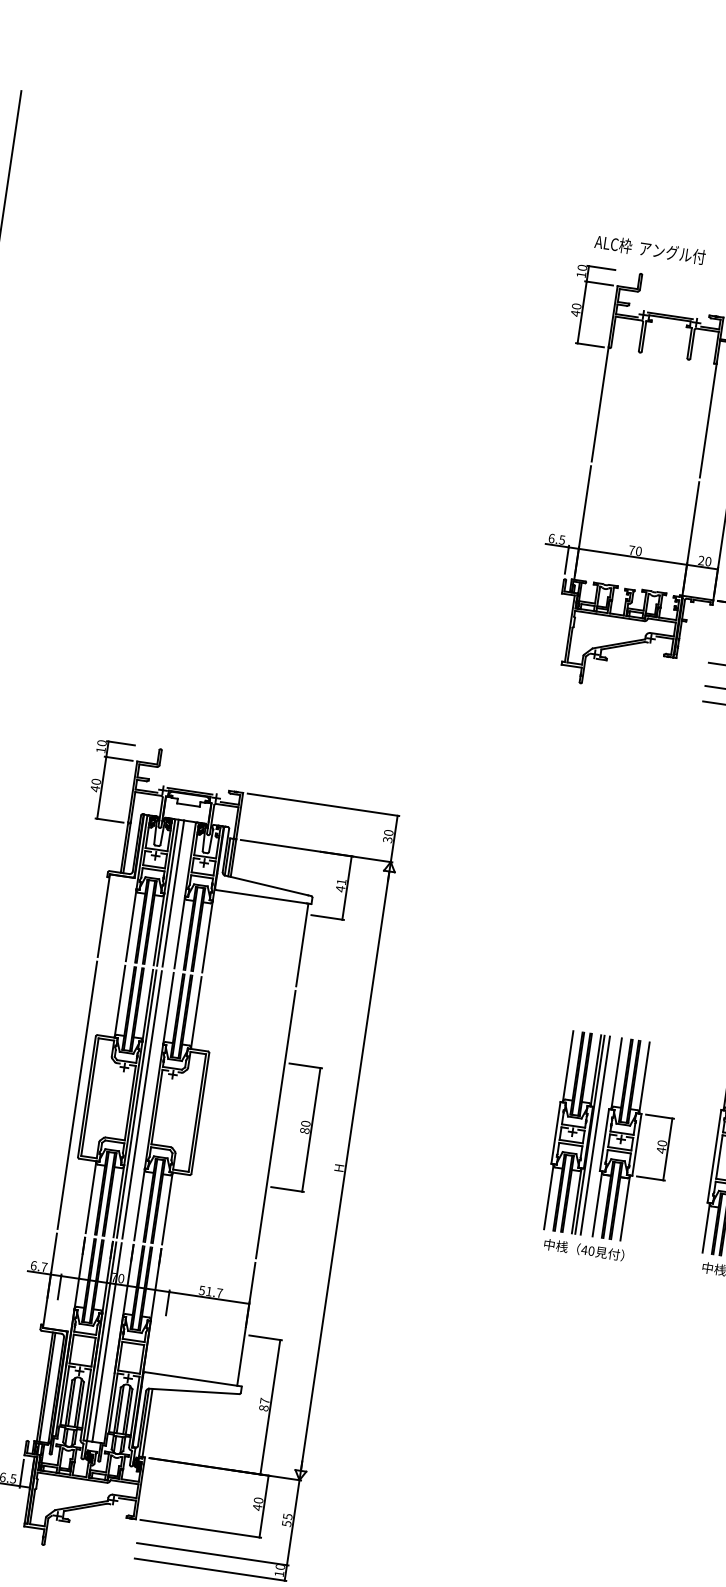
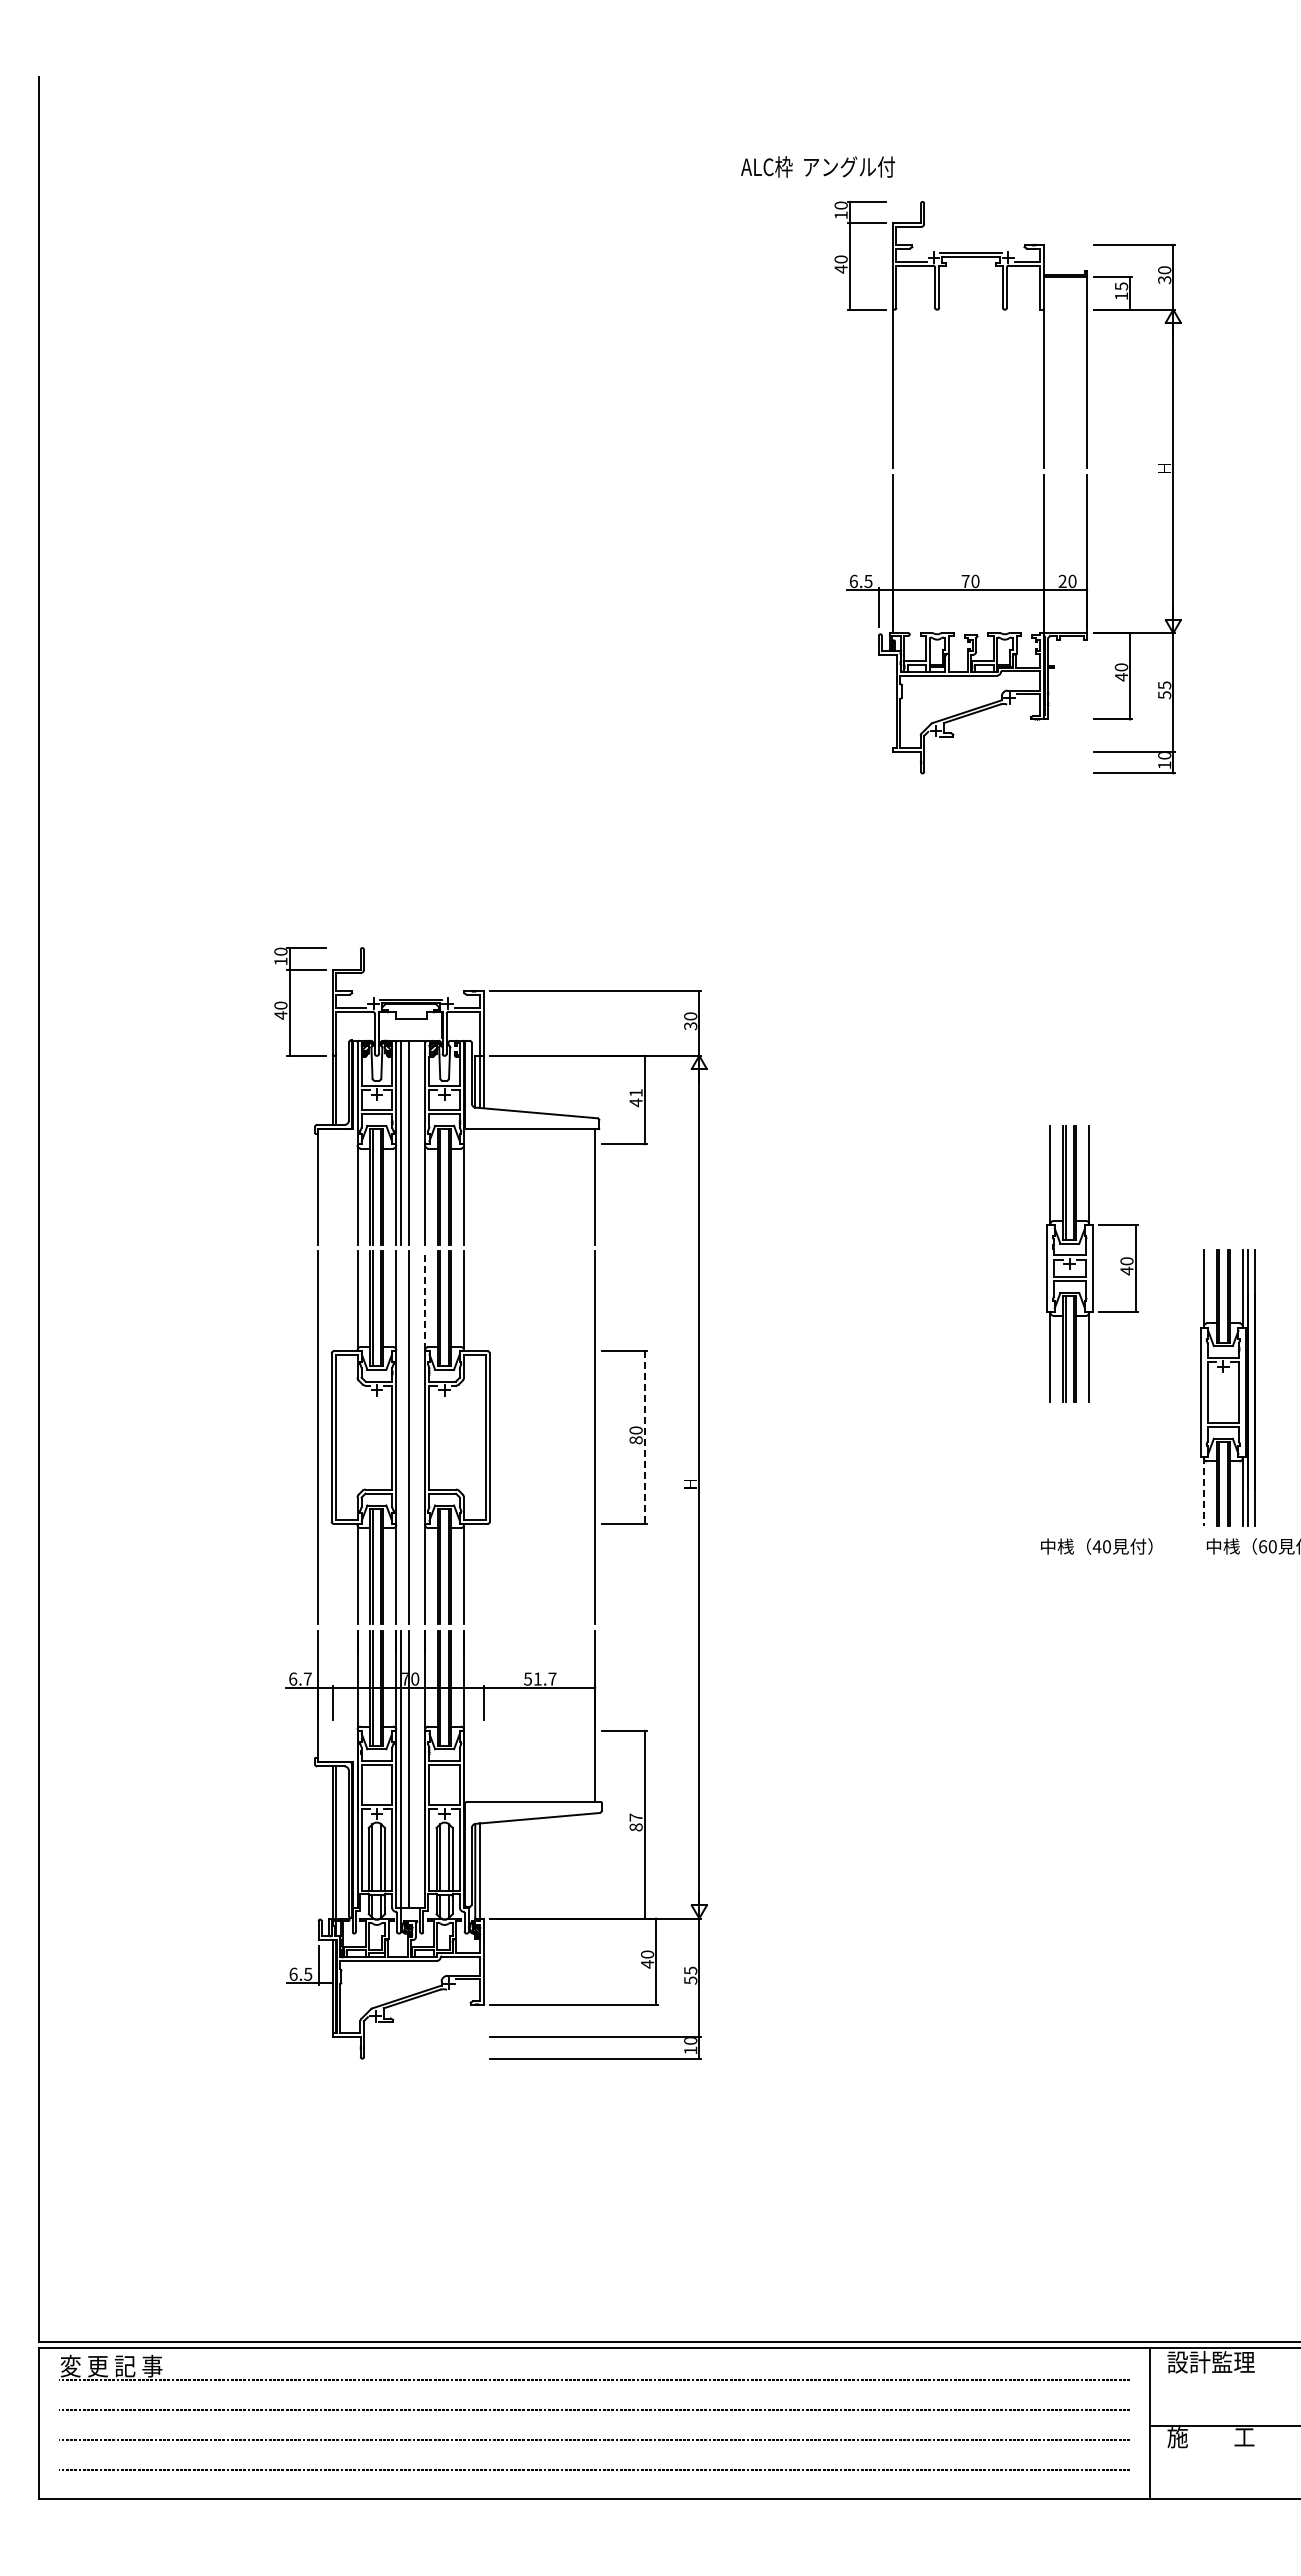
text: (649, 249) -> (817, 166), moved
line: (168, 1008) -> (425, 1300), solid -> dashed
line: (137, 1104) -> (401, 1437), removed
line: (311, 1130) -> (644, 1438), solid -> dashed
part: (575, 1132) -> (1006, 1387), removed
part: (637, 1141) -> (1092, 1263), moved
line: (705, 1227) -> (1203, 1491), solid -> dashed
text: (584, 1249) -> (1096, 1546), moved

